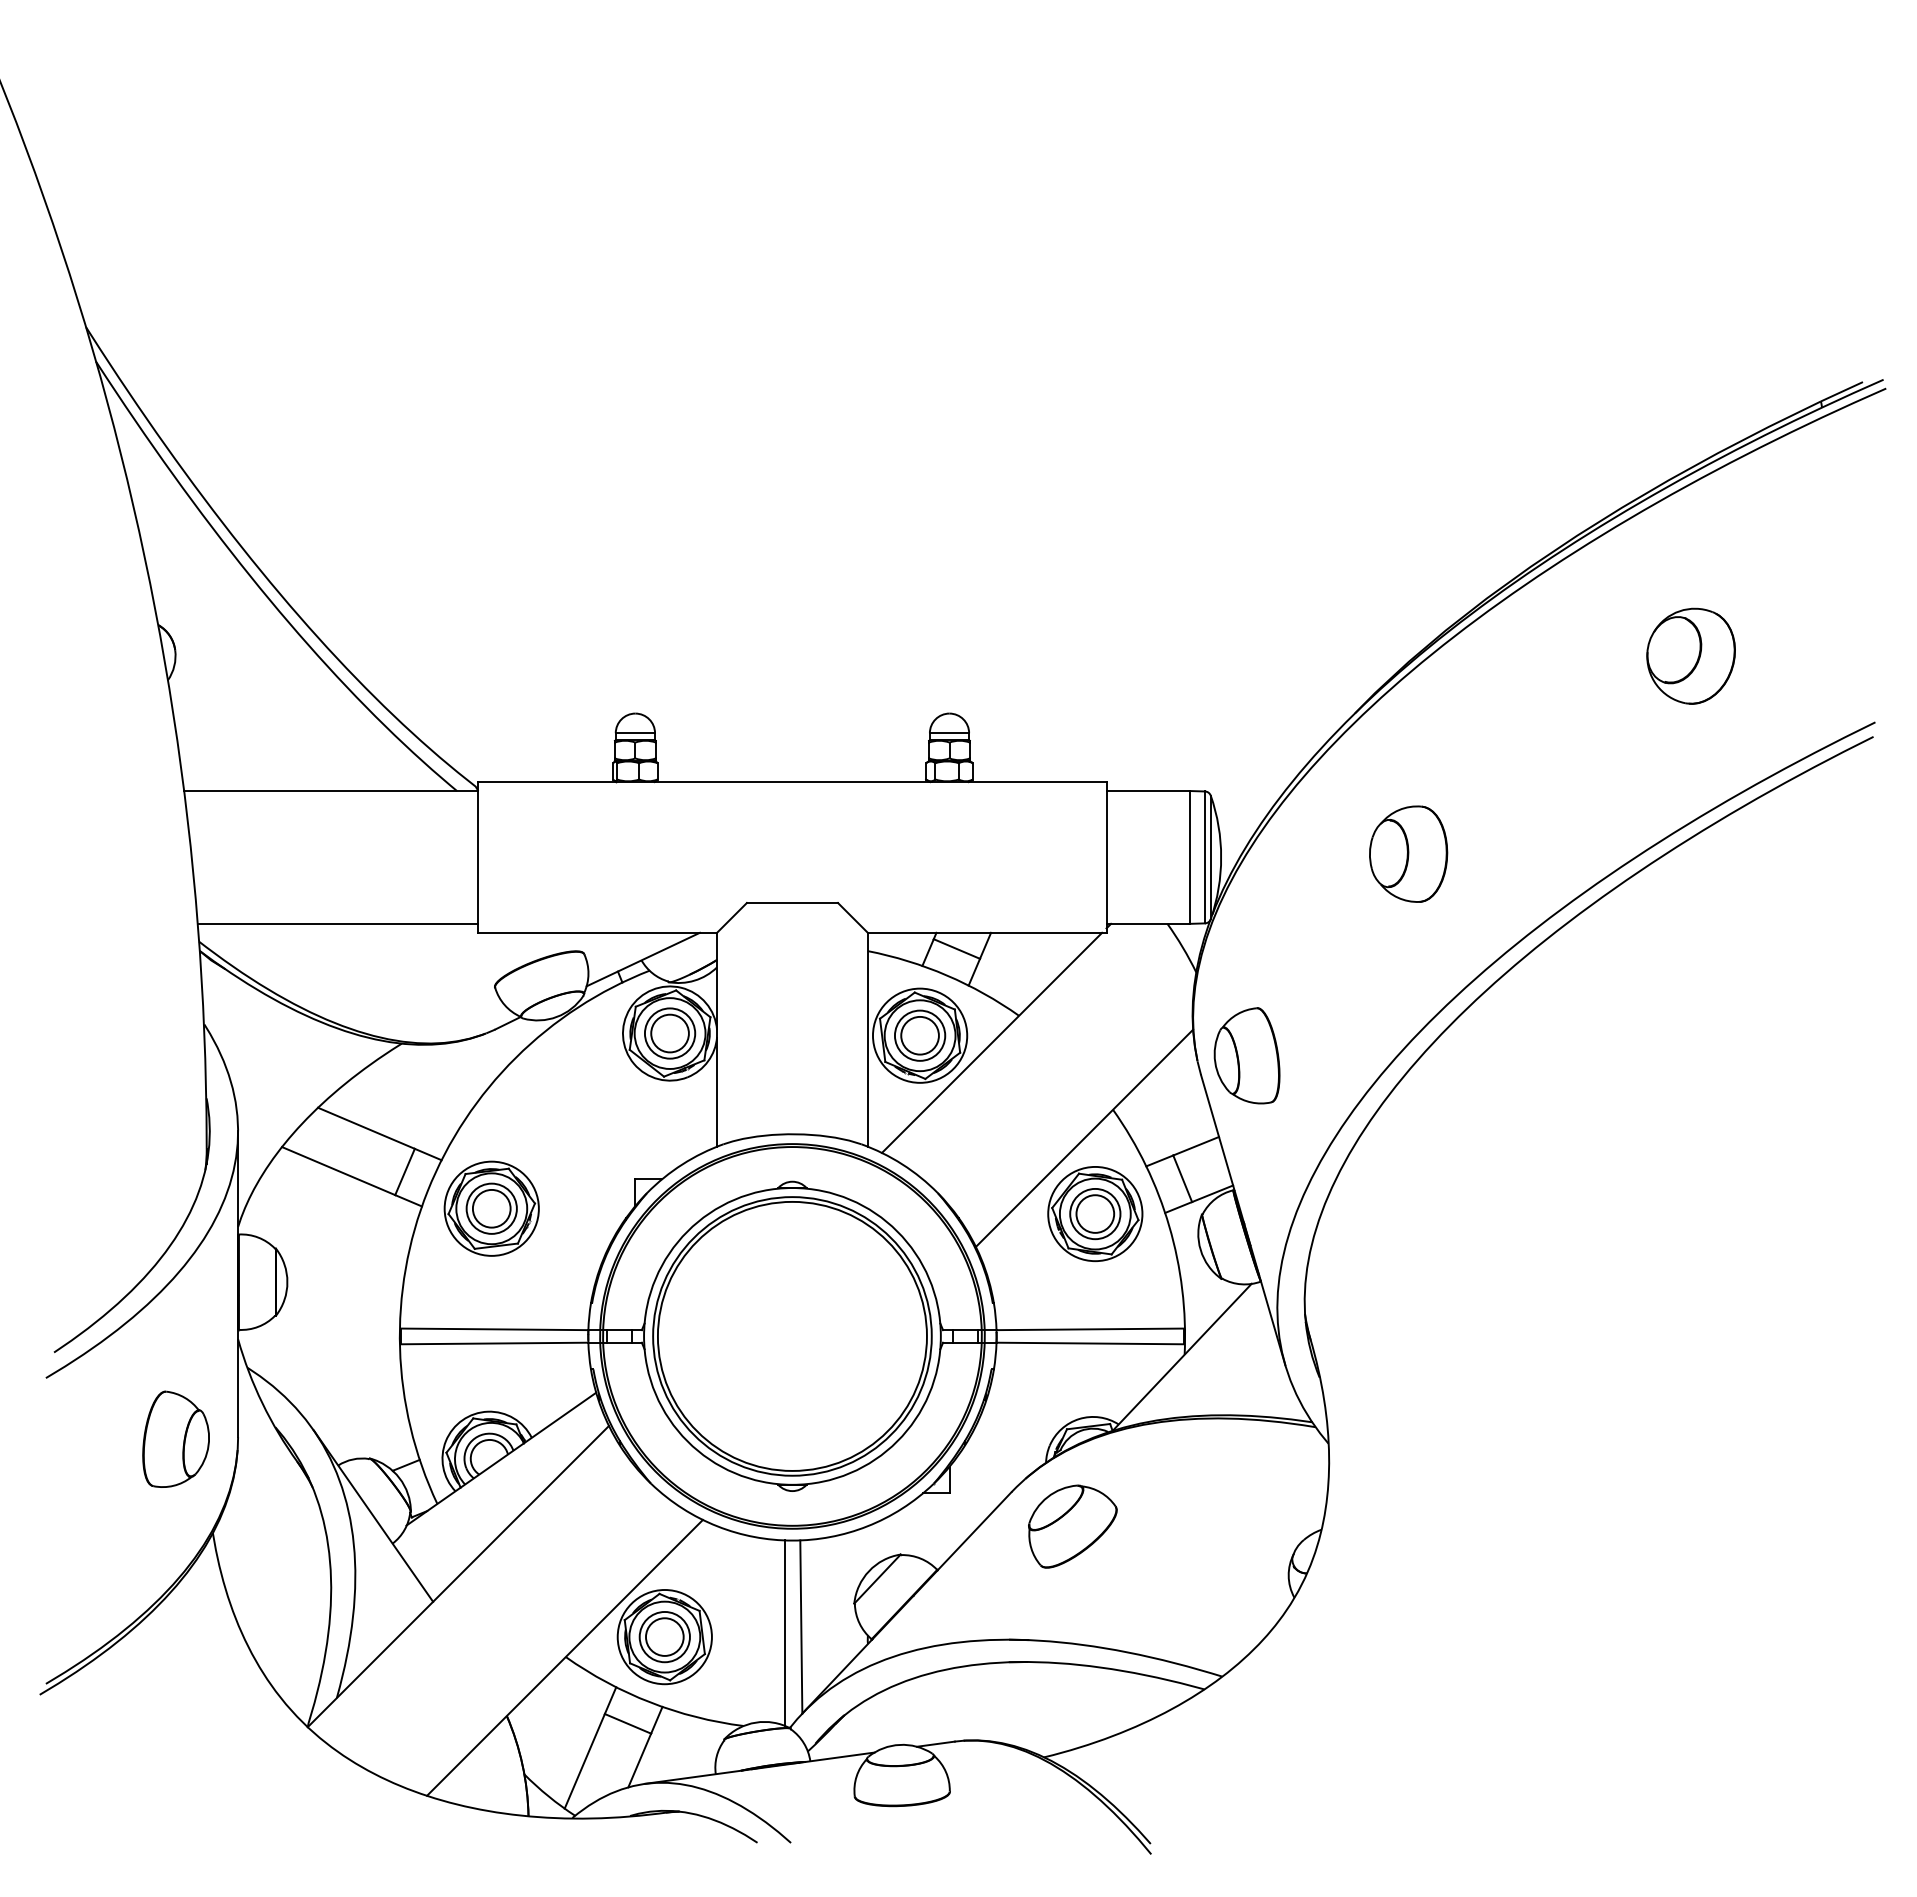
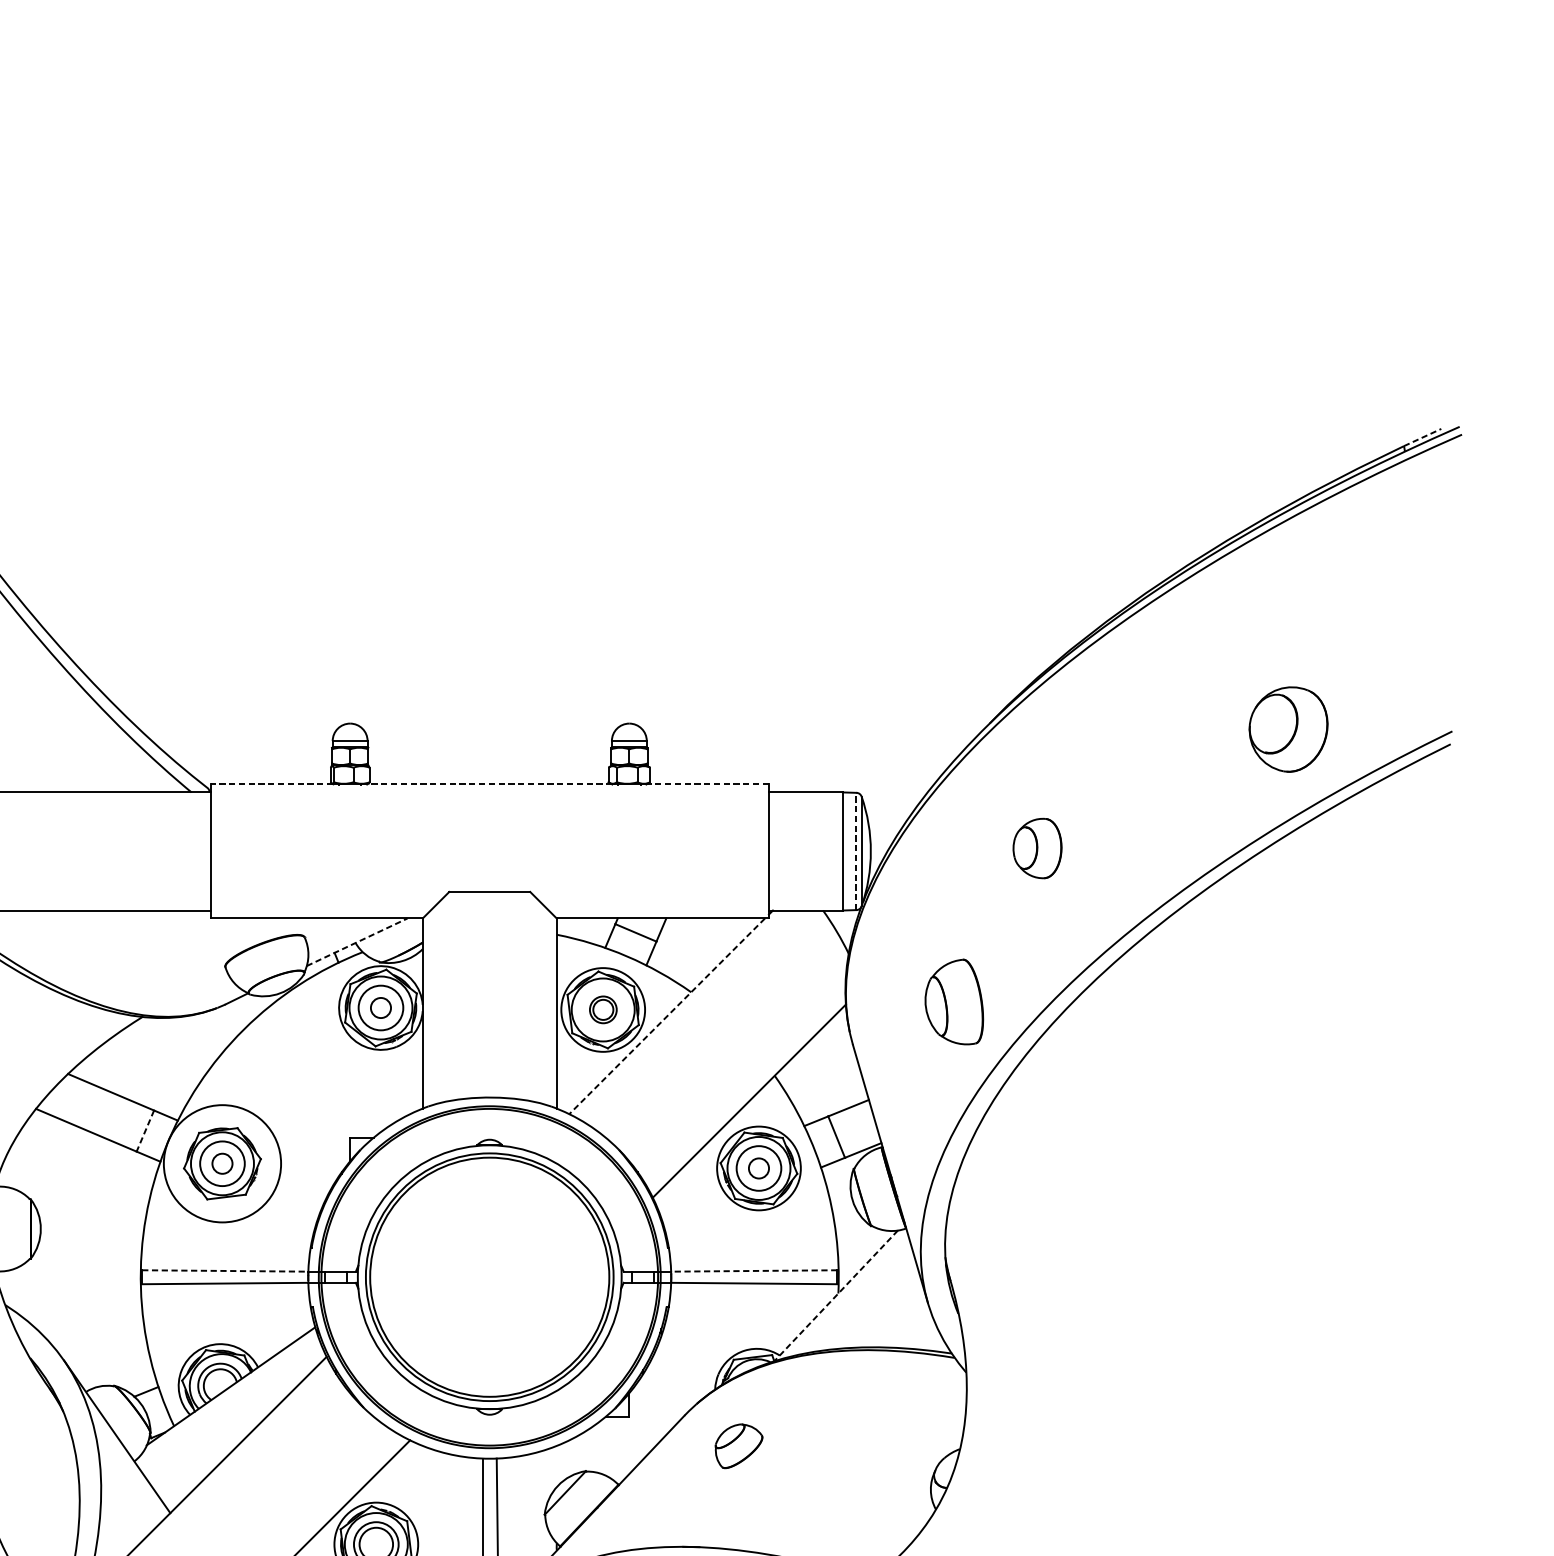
line: (1842, 391) -> (1423, 437), solid -> dashed
part: (1690, 655) -> (1288, 728), moved
line: (547, 782) -> (272, 784), solid -> dashed
line: (792, 782) -> (489, 784), solid -> dashed
line: (1037, 782) -> (707, 784), solid -> dashed
part: (1408, 853) -> (1037, 847), size x0.7
line: (1204, 857) -> (856, 851), solid -> dashed
line: (643, 959) -> (357, 942), solid -> dashed
circle: (669, 1033) -> (380, 1007), size x0.6
part: (920, 1035) -> (603, 1009), size x0.6
line: (992, 1042) -> (667, 1015), solid -> dashed
part: (1246, 1055) -> (953, 1001), moved
line: (404, 1172) -> (144, 1131), solid -> dashed
circle: (491, 1208) -> (222, 1163), size x0.6
circle: (491, 1208) -> (222, 1163), size x1.4
circle: (1095, 1213) -> (759, 1167), size x0.6
line: (495, 1329) -> (225, 1271), solid -> dashed
line: (1089, 1329) -> (753, 1271), solid -> dashed
line: (1181, 1357) -> (835, 1295), solid -> dashed
part: (1072, 1526) -> (738, 1446), size x0.6

